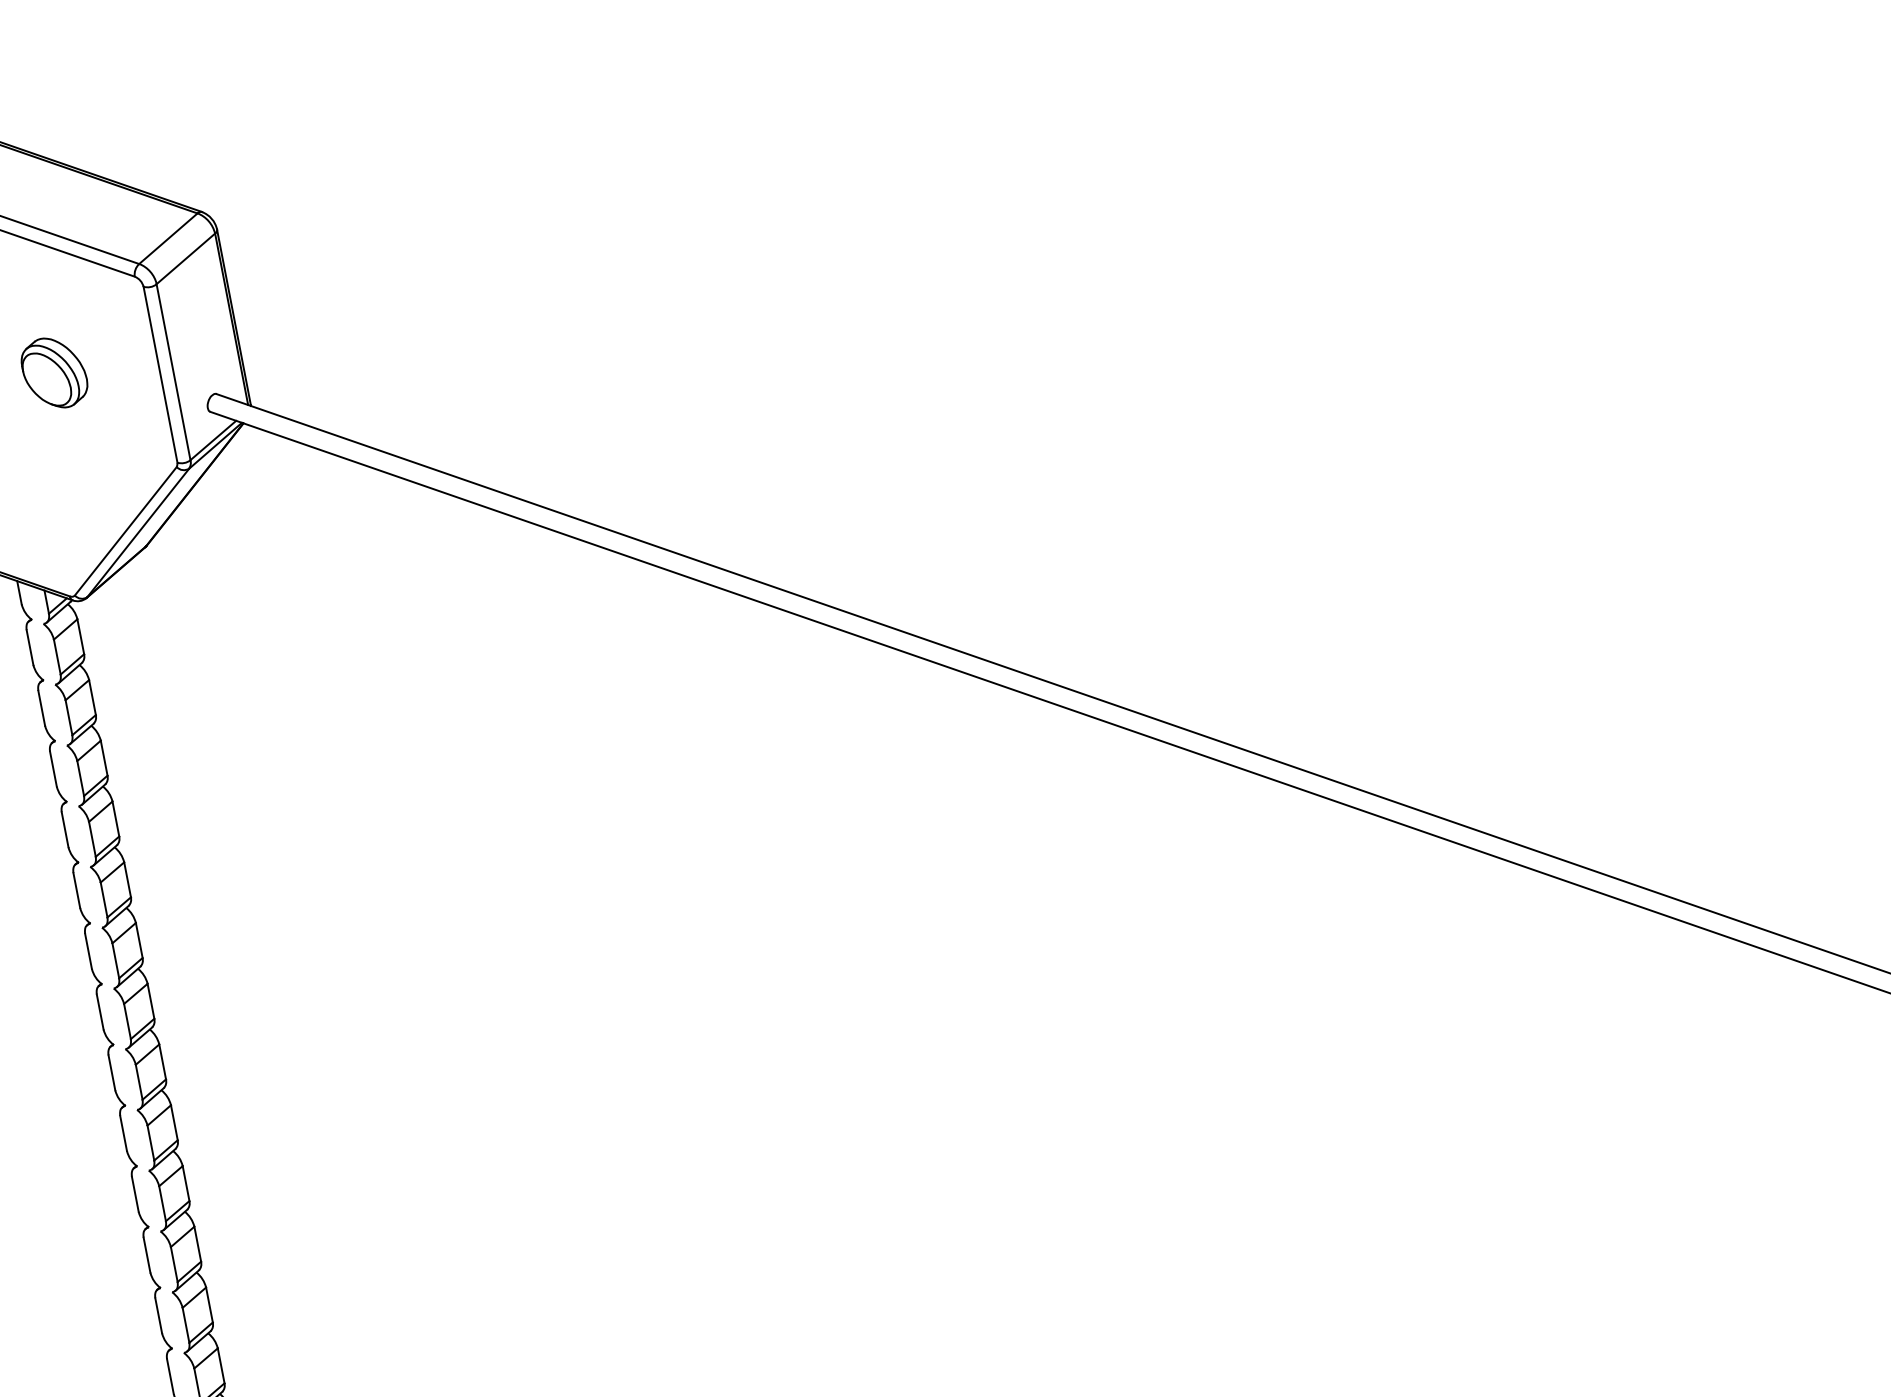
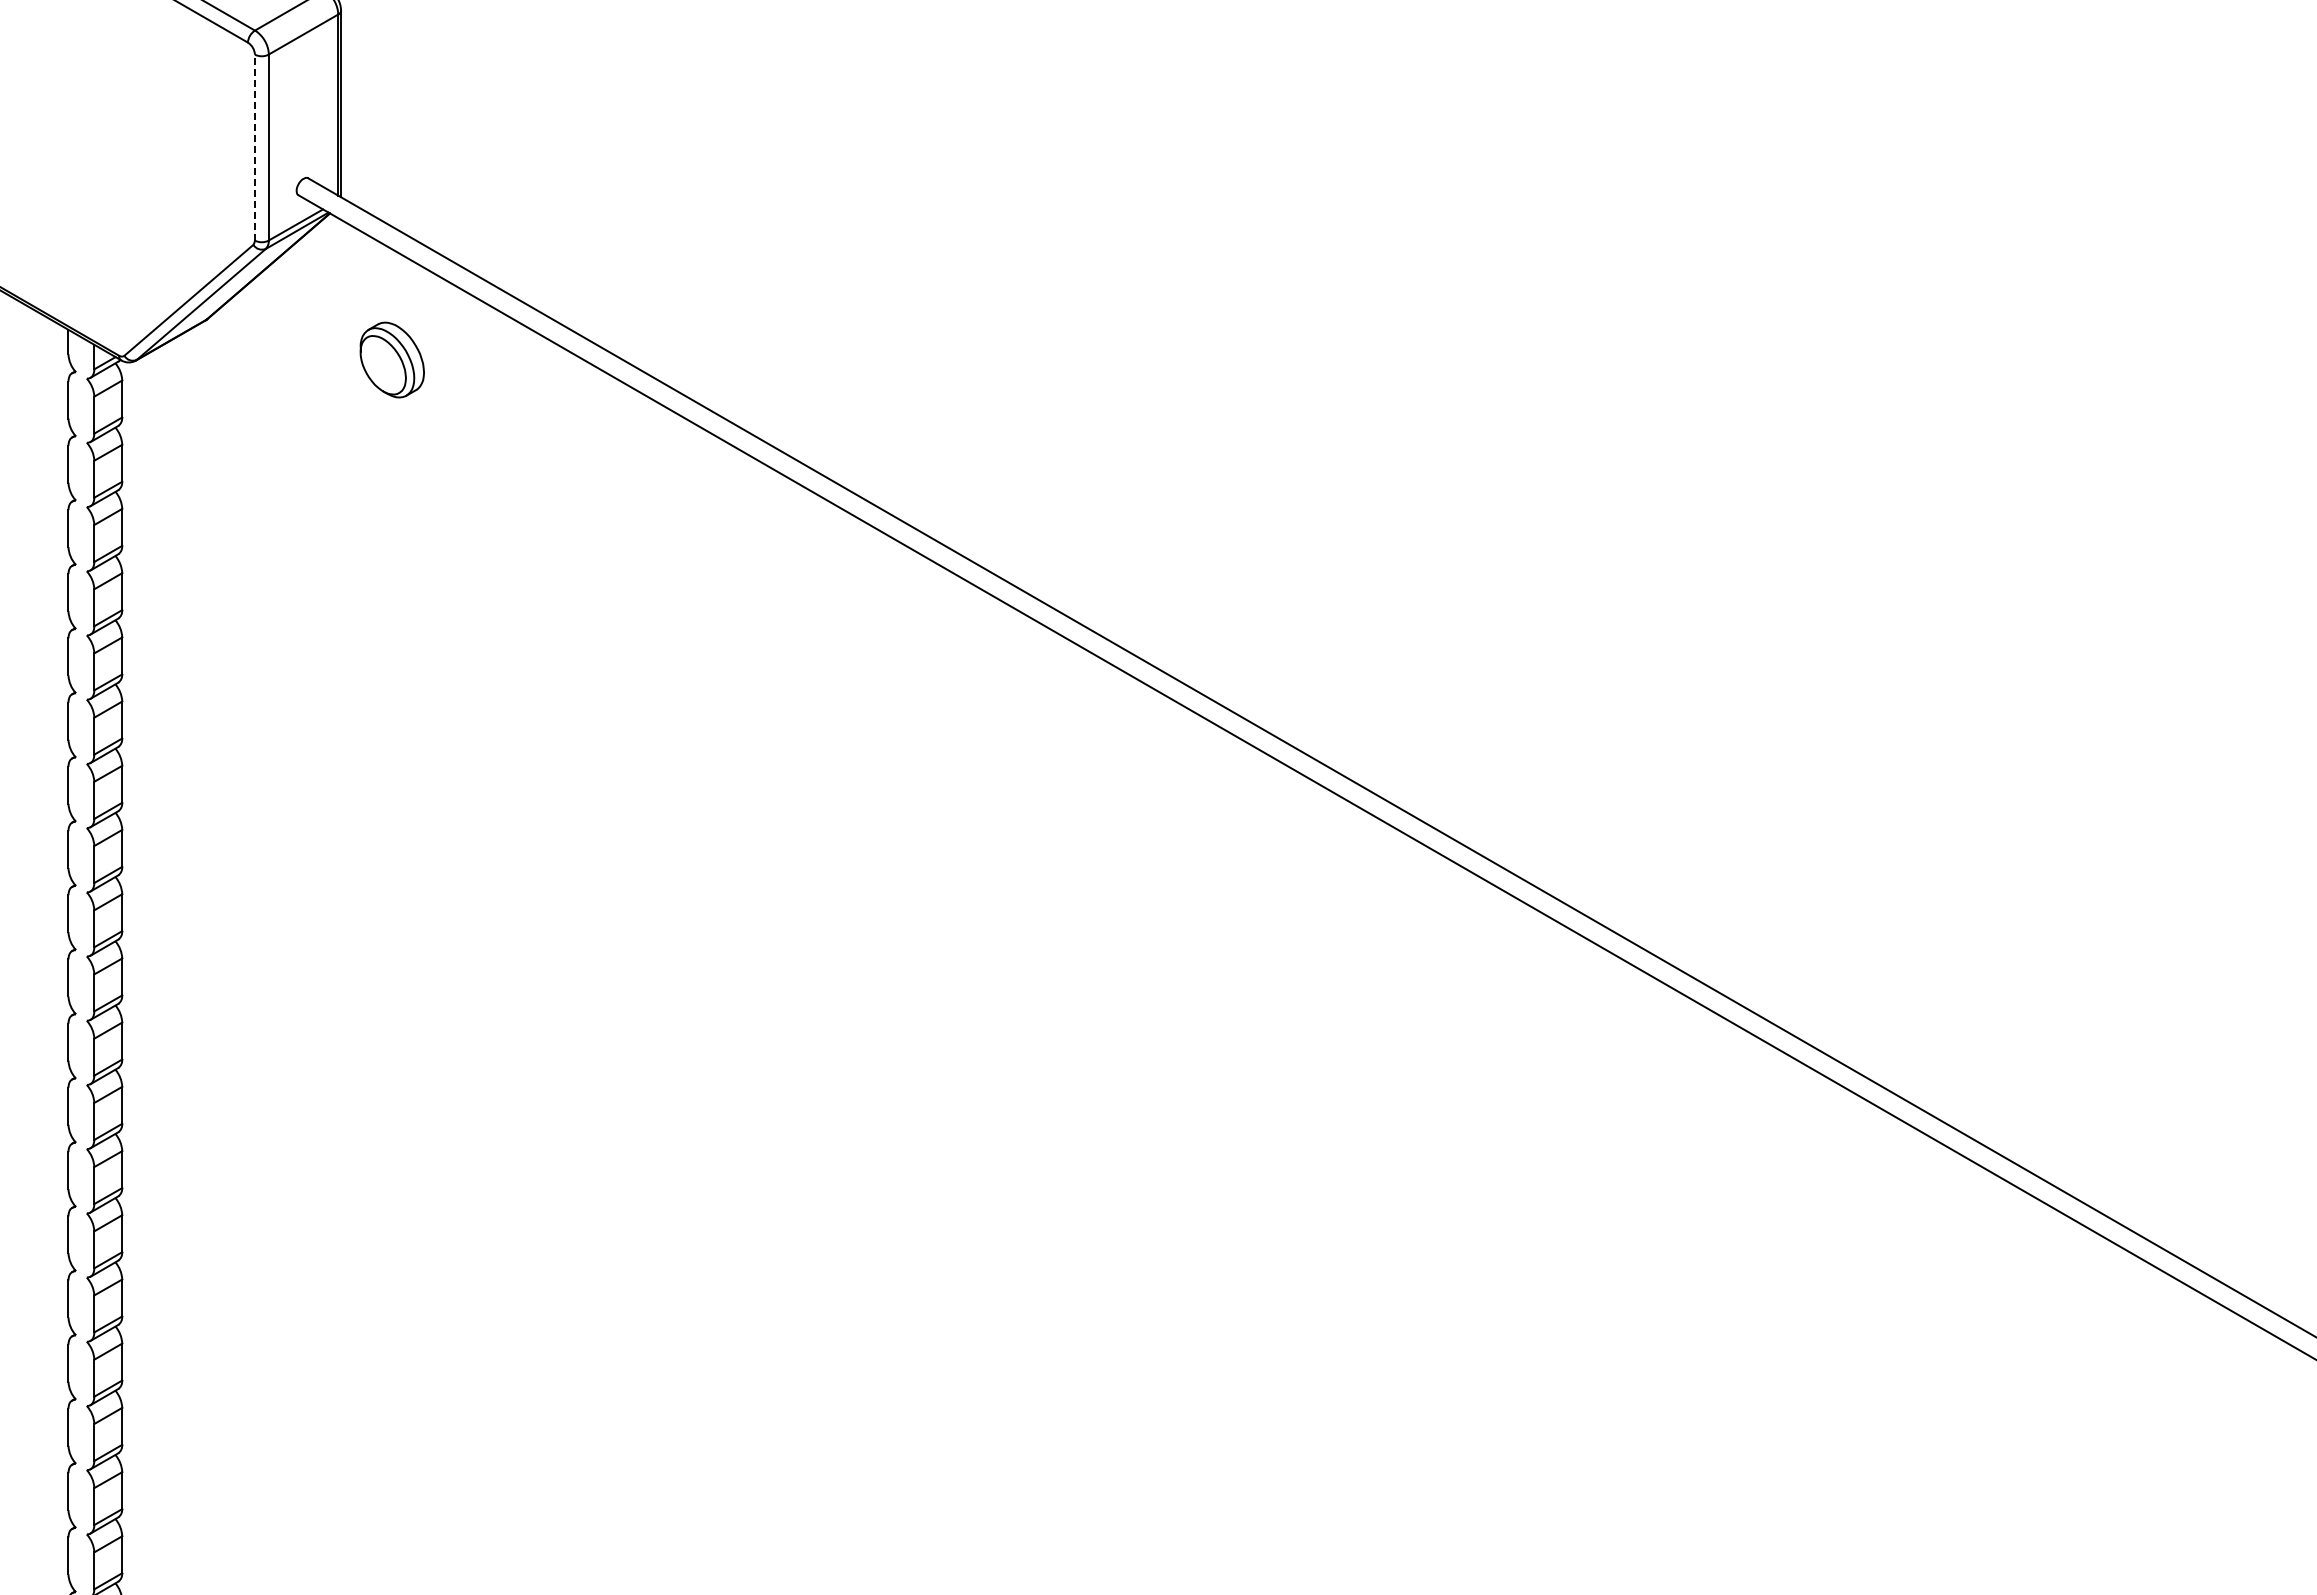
part: (53, 372) -> (391, 359), moved
line: (160, 374) -> (254, 147), solid -> dashed

